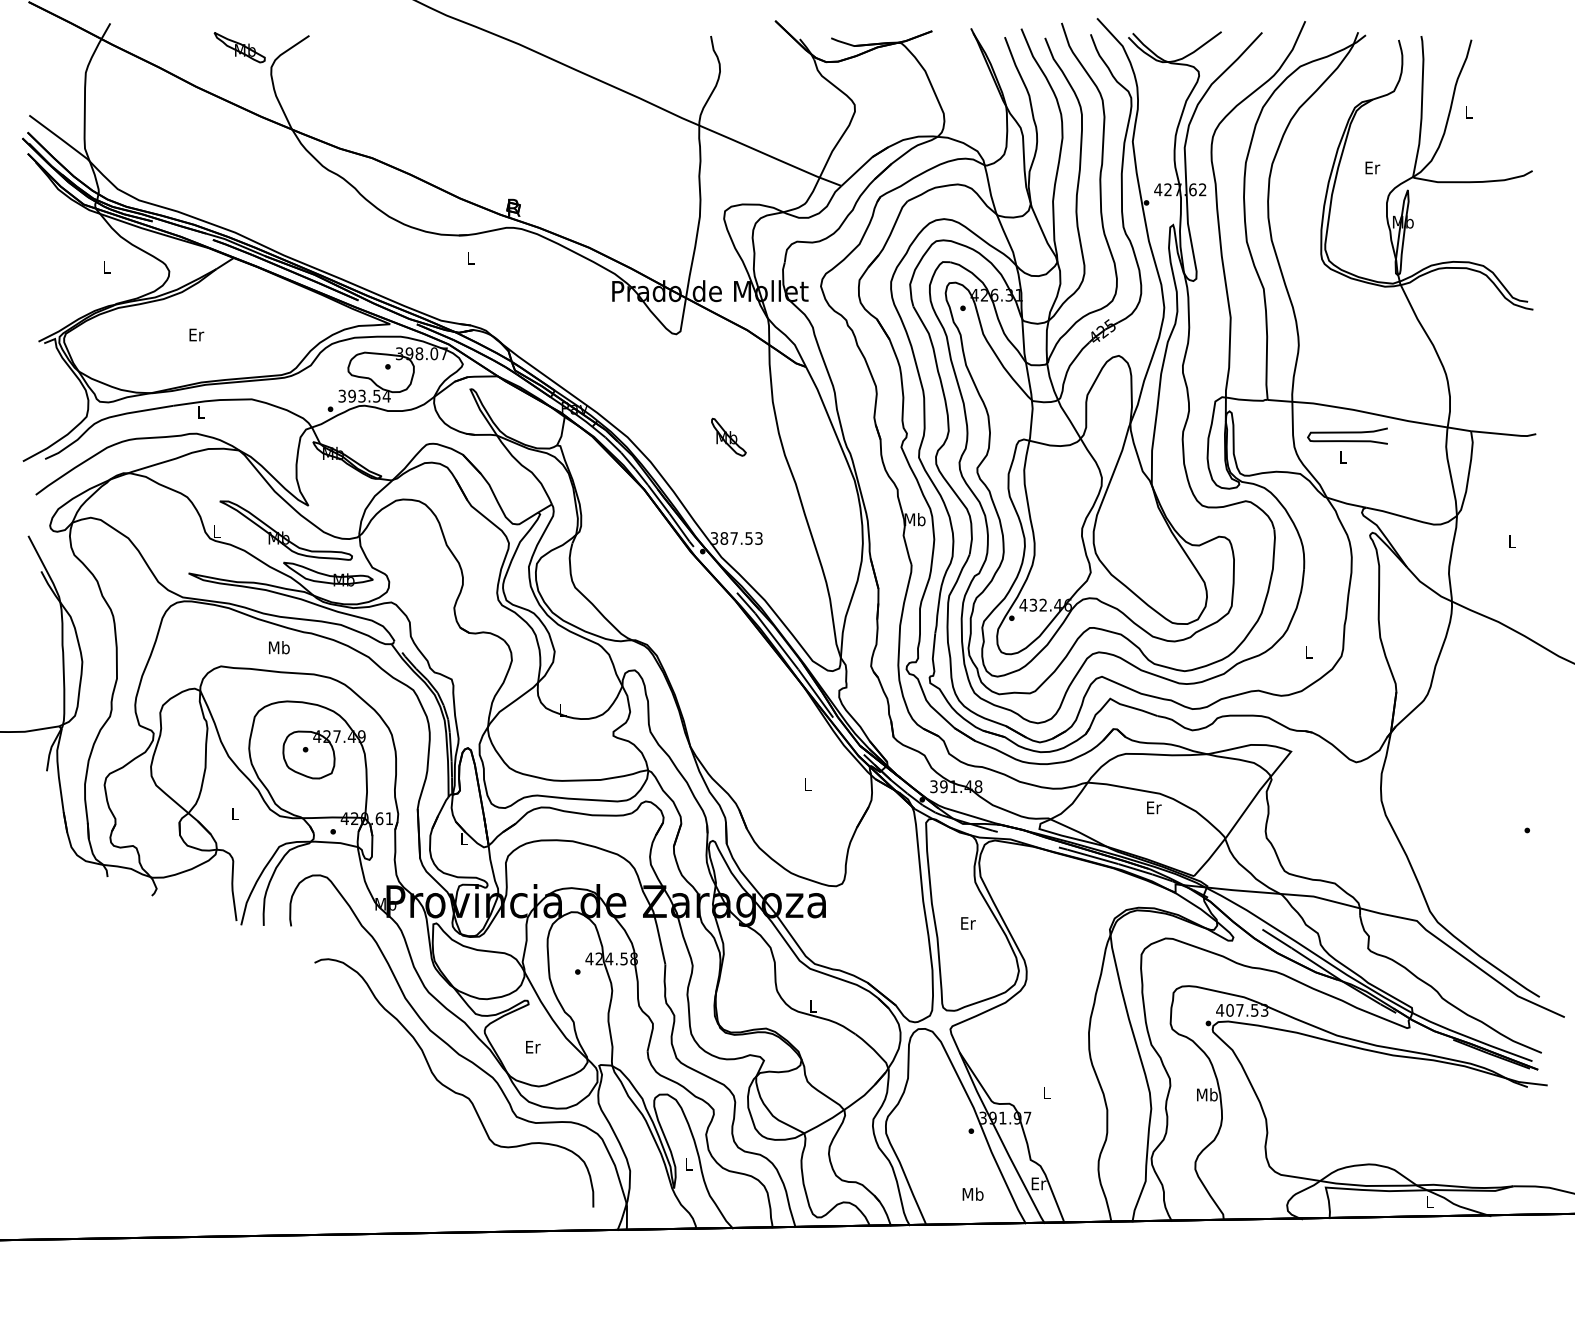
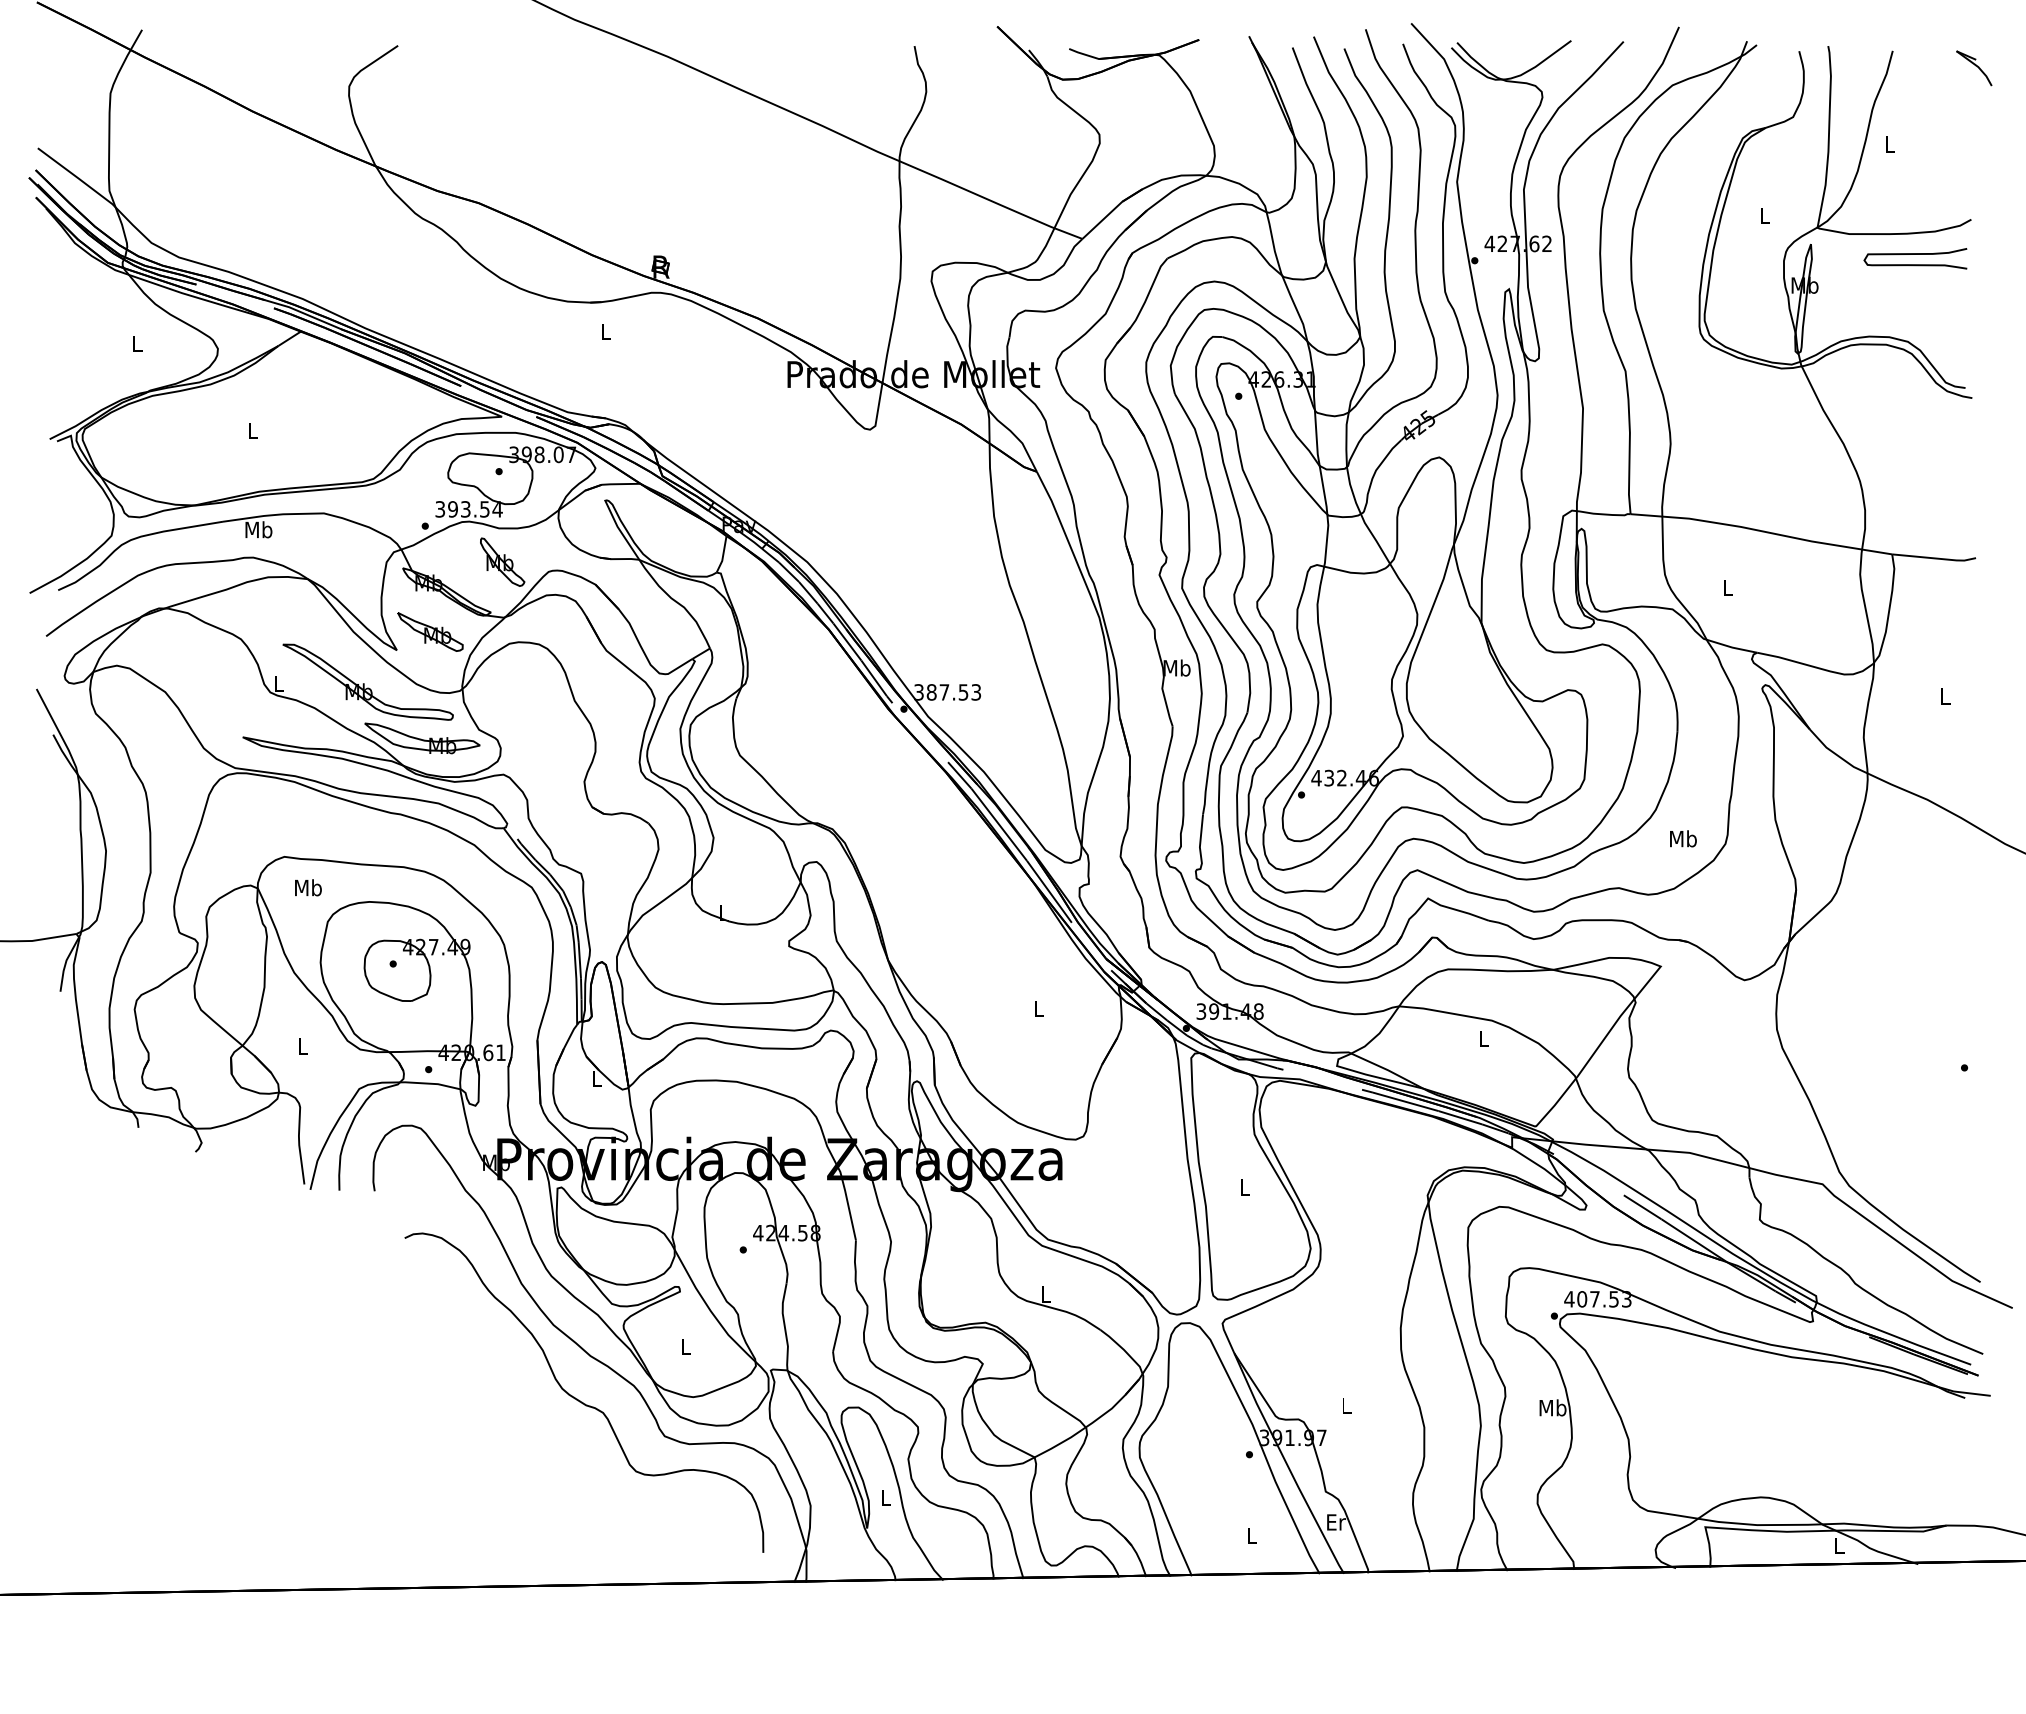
part: (239, 47) -> (430, 631), moved
part: (1535, 53) -> (1974, 68), added
text: (1372, 167) -> (1765, 215), Er -> L
text: (196, 334) -> (252, 430), Er -> L
text: (200, 411) -> (258, 529), L -> Mb
curve: (1347, 432) -> (1915, 254), moved
part: (728, 436) -> (502, 561), moved
text: (279, 647) -> (308, 887), moved
text: (1308, 652) -> (1683, 838), L -> Mb
text: (1154, 807) -> (1484, 1038), Er -> L
text: (968, 923) -> (1245, 1187), Er -> L
text: (532, 1047) -> (685, 1346), Er -> L
text: (972, 1194) -> (1251, 1535), Mb -> L

